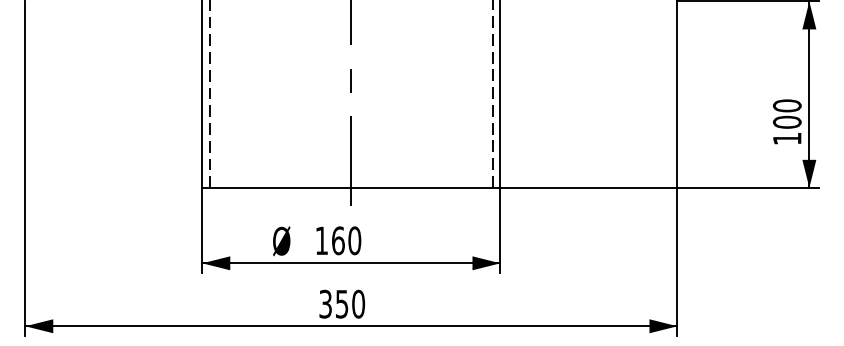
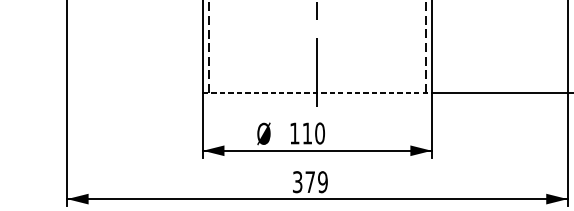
line: (351, 187) -> (317, 92), solid -> dashed
text: (338, 240) -> (307, 133), 160 -> 110
text: (350, 304) -> (316, 182), 350 -> 379

